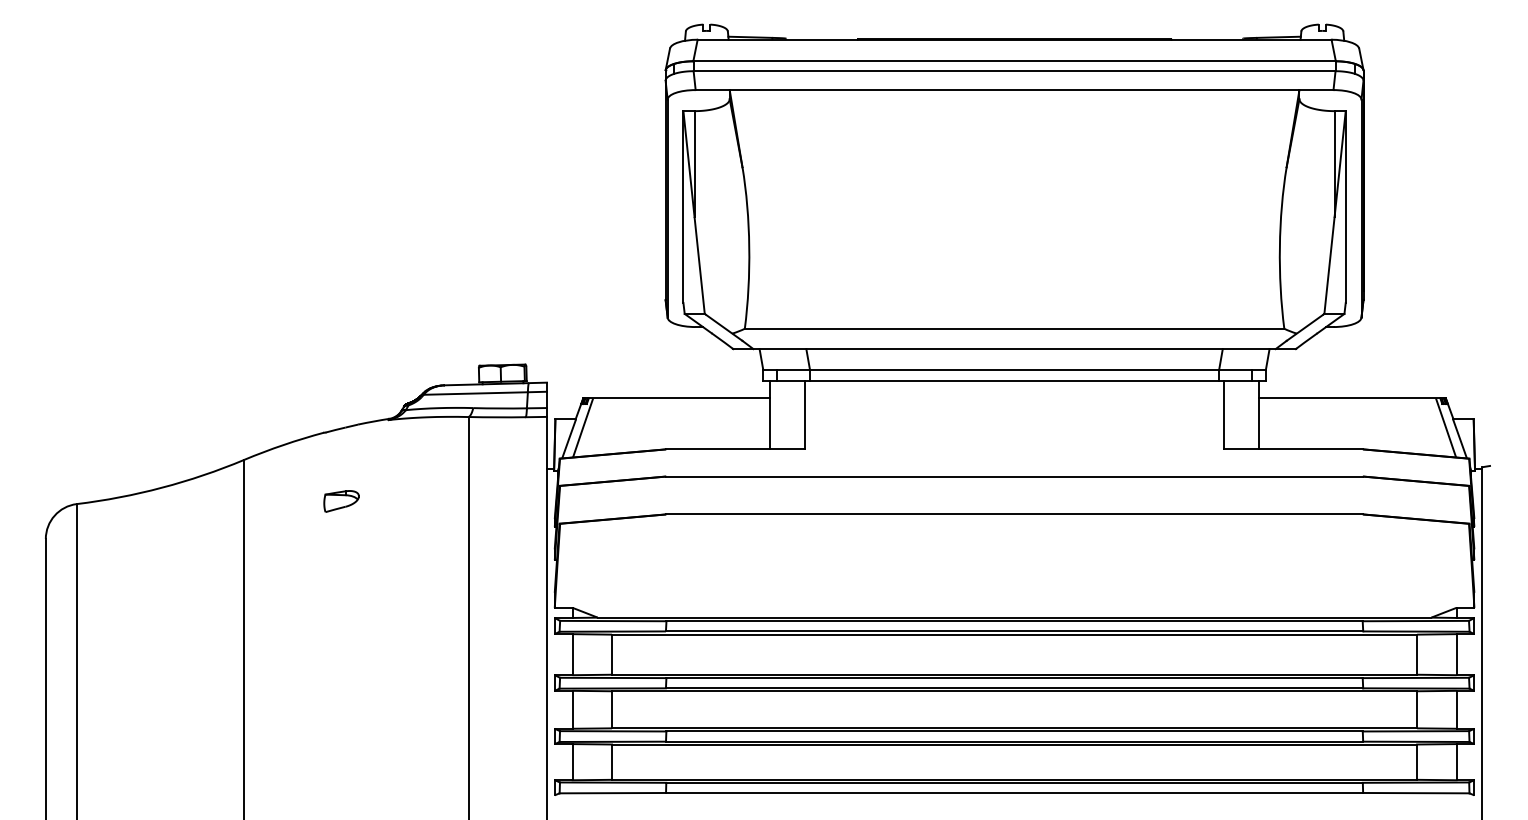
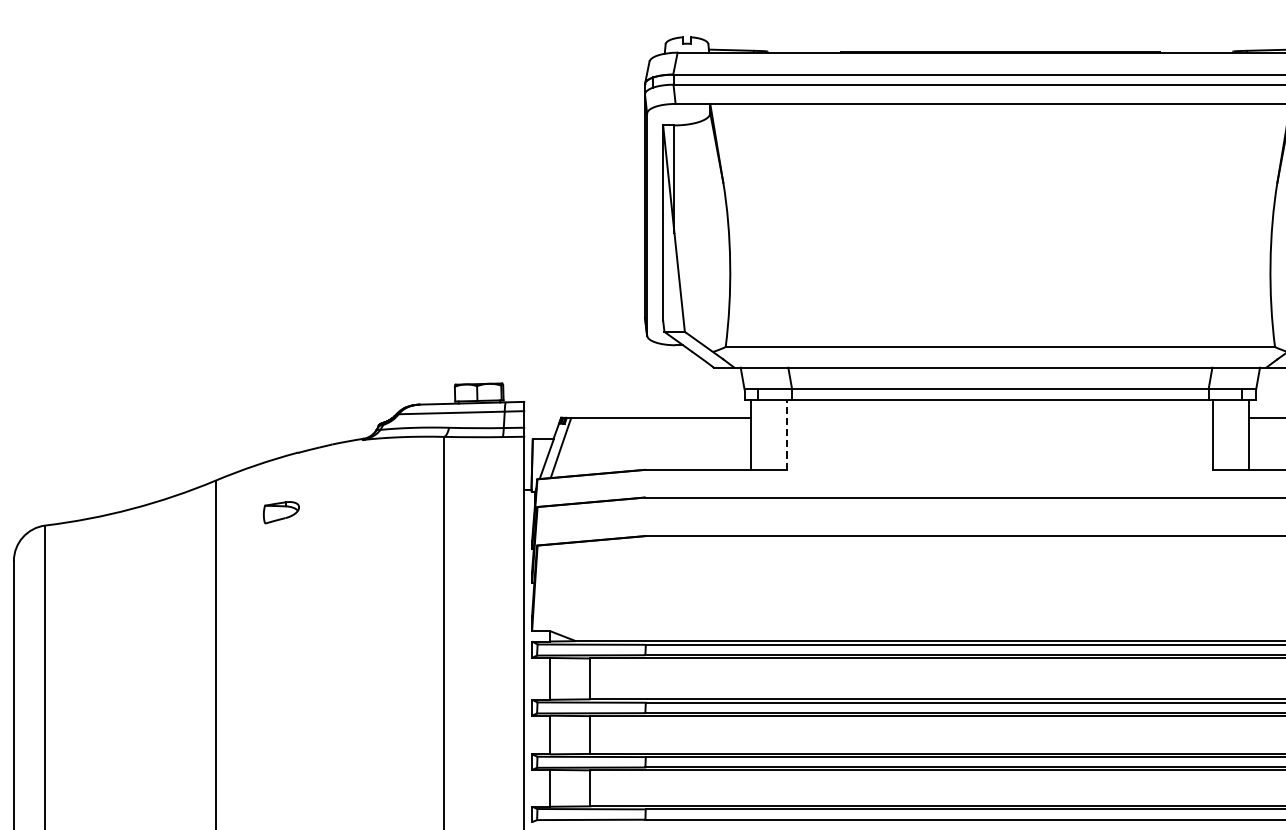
line: (805, 414) -> (787, 434), solid -> dashed
part: (341, 501) -> (281, 512), moved

